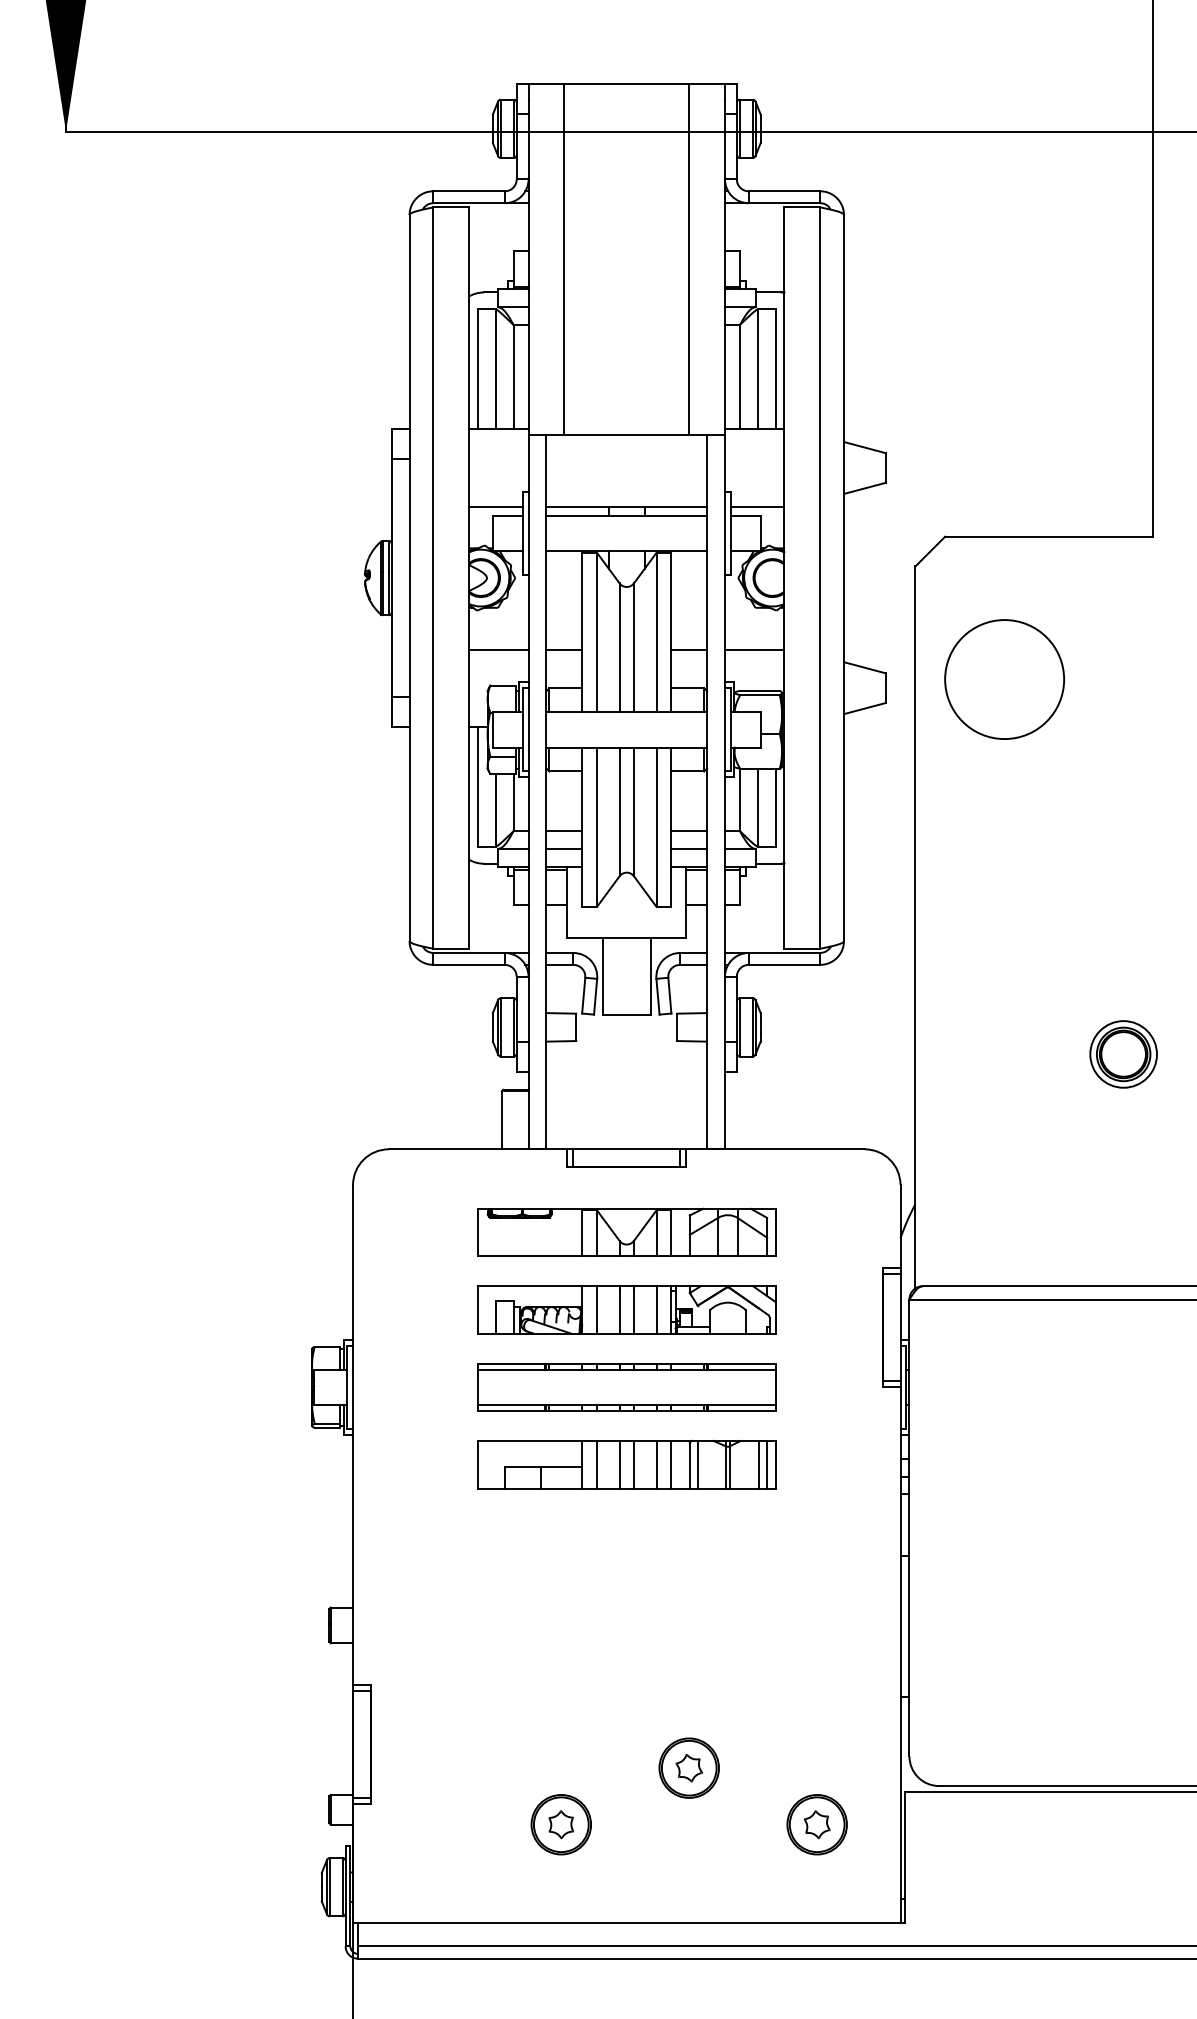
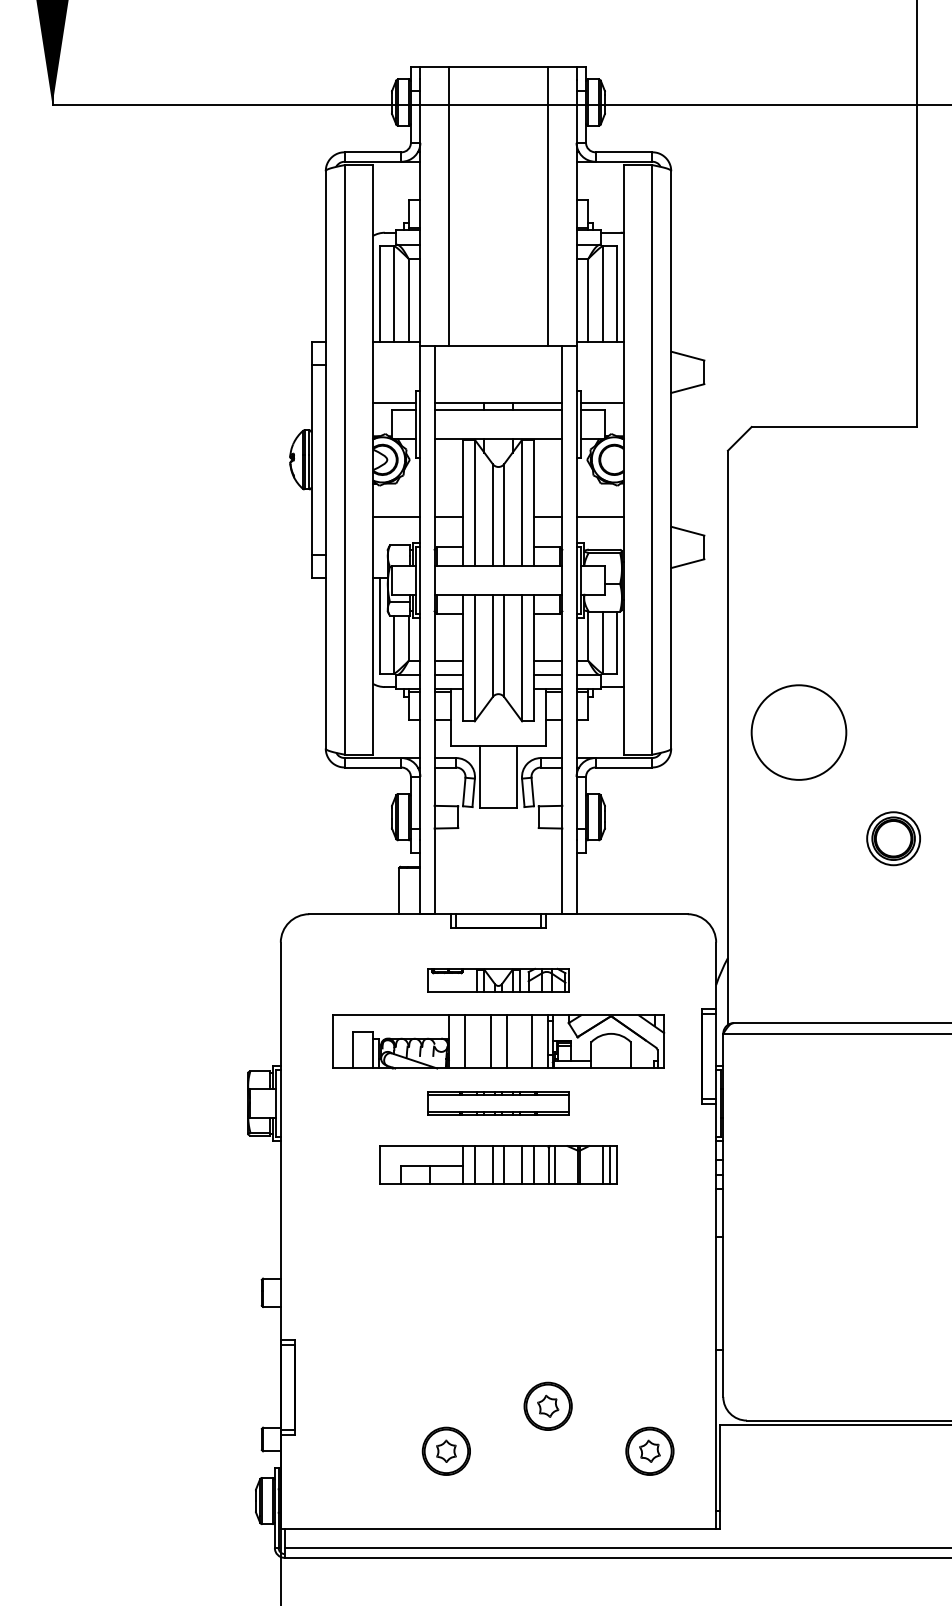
circle: (1004, 679) -> (798, 732), moved
part: (626, 1231) -> (498, 979), size x0.6
part: (626, 1309) -> (498, 1041), size x1.4
part: (626, 1387) -> (498, 1103), size x0.6

